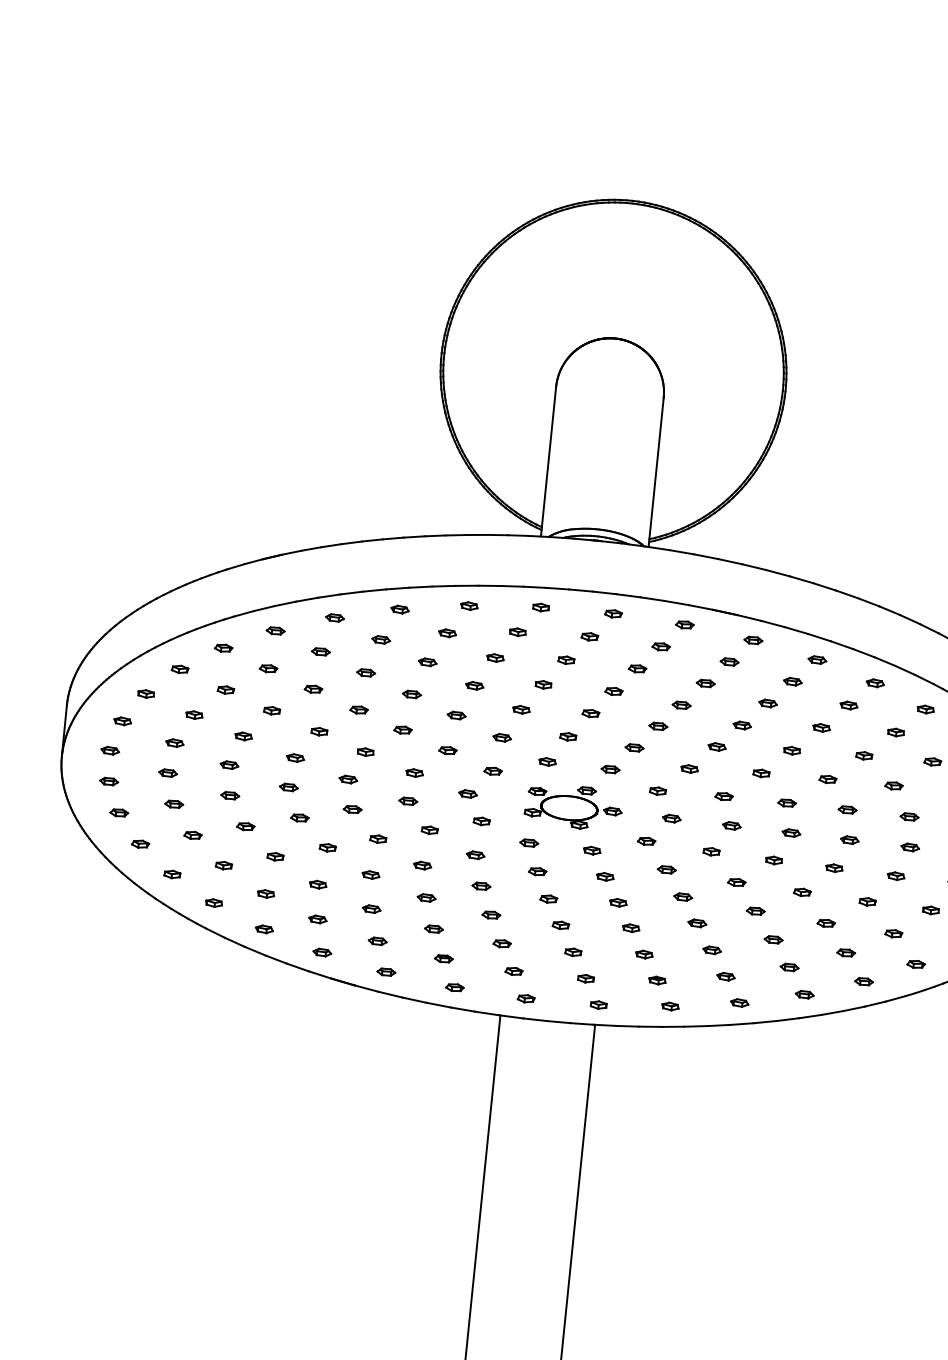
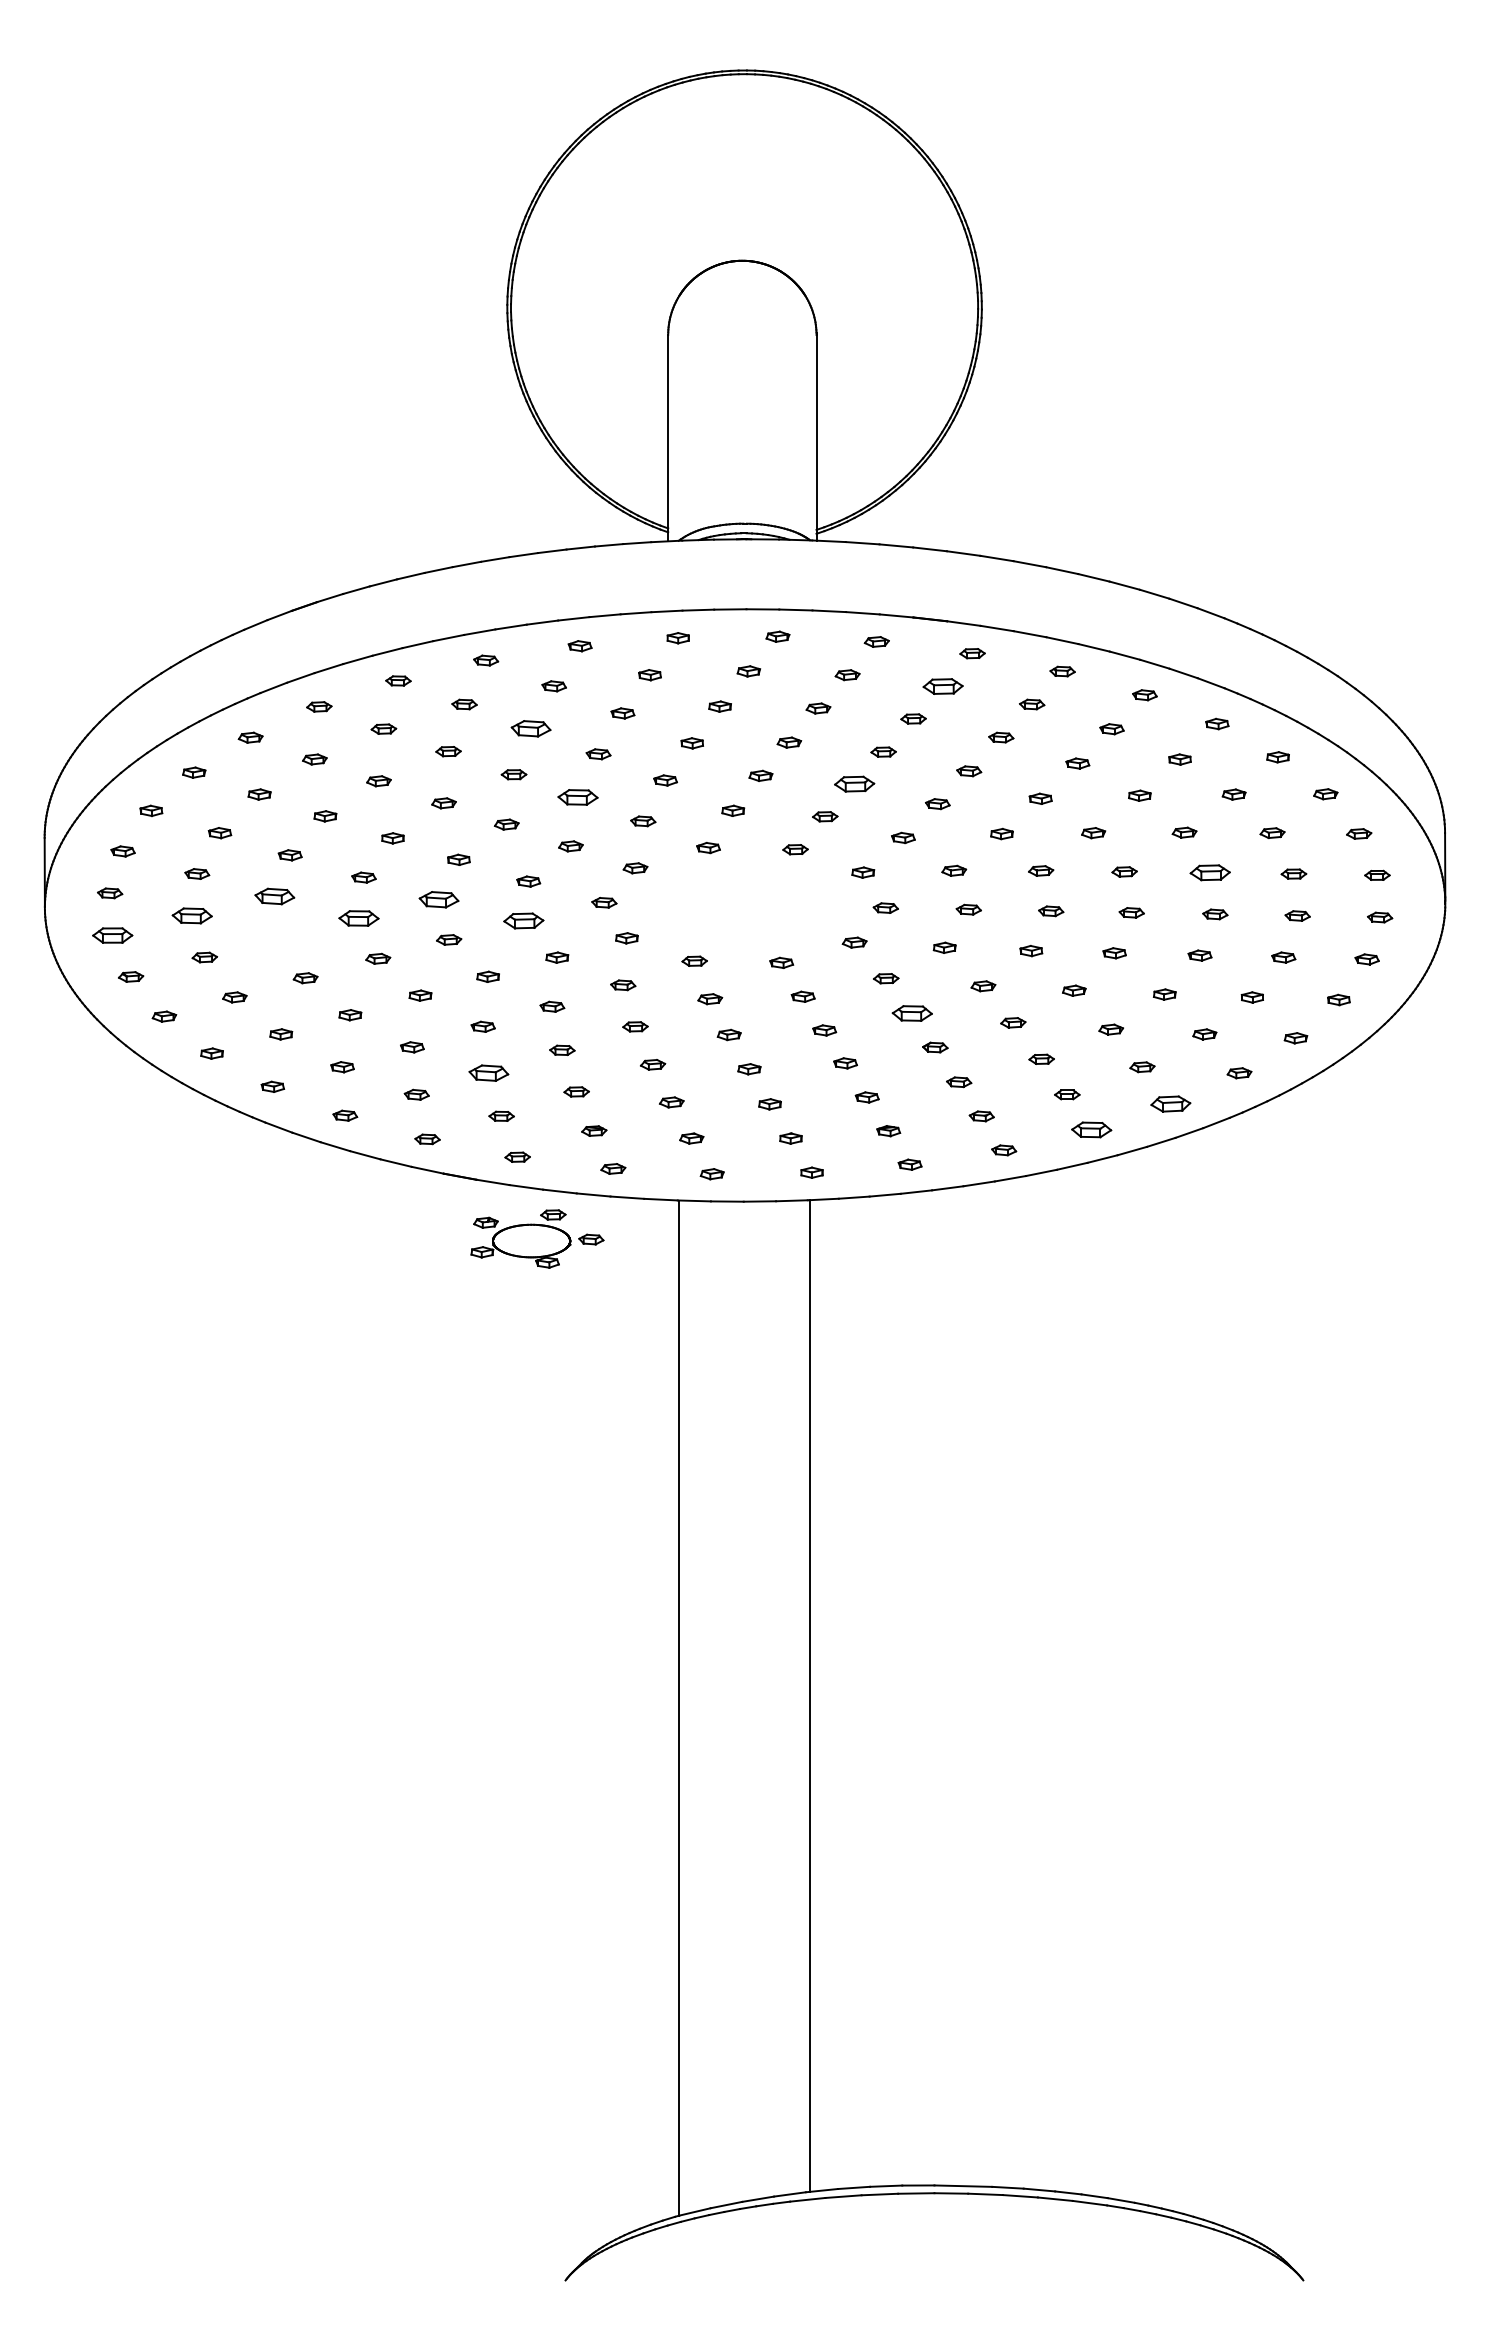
part: (729, 661) -> (942, 685), size x1.6
part: (427, 662) -> (530, 728), size x1.6
part: (456, 714) -> (577, 796), size x1.6
part: (658, 725) -> (854, 783), size x1.6
part: (229, 765) -> (274, 896), size x1.6
part: (167, 772) -> (191, 915), size x1.6
part: (347, 779) -> (438, 899), size x1.6
part: (108, 781) -> (112, 935), size x1.6
part: (288, 787) -> (358, 918), size x1.6
part: (229, 795) -> (279, 937), removed
part: (408, 800) -> (523, 920), size x1.6
part: (573, 806) -> (537, 1238), moved
part: (909, 816) -> (1209, 872), size x1.6
part: (682, 896) -> (911, 1013), size x1.6
part: (371, 909) -> (488, 1073), size x1.6
part: (863, 981) -> (1170, 1103), size x1.6
part: (804, 994) -> (1091, 1129), size x1.6

